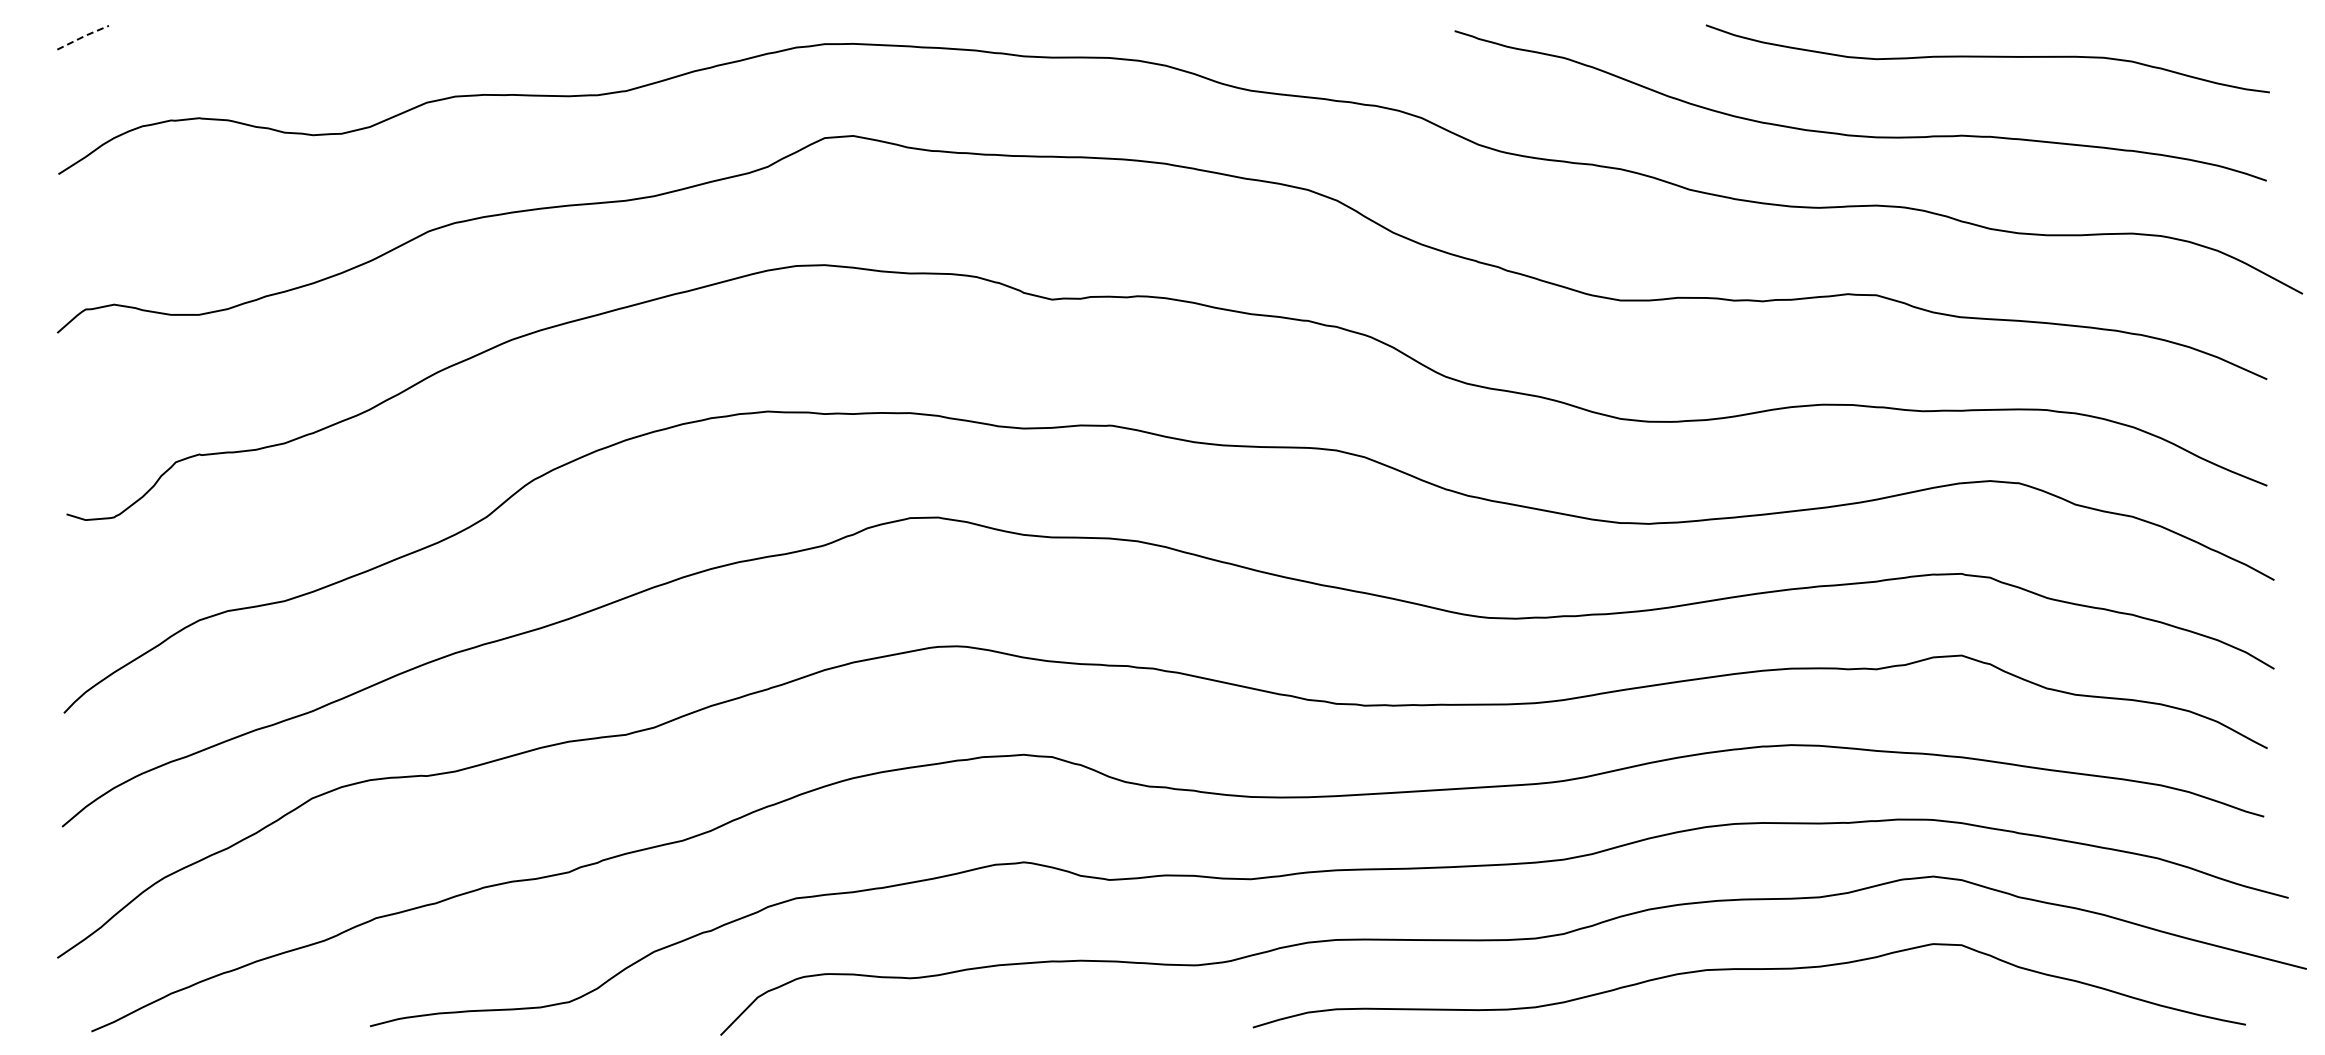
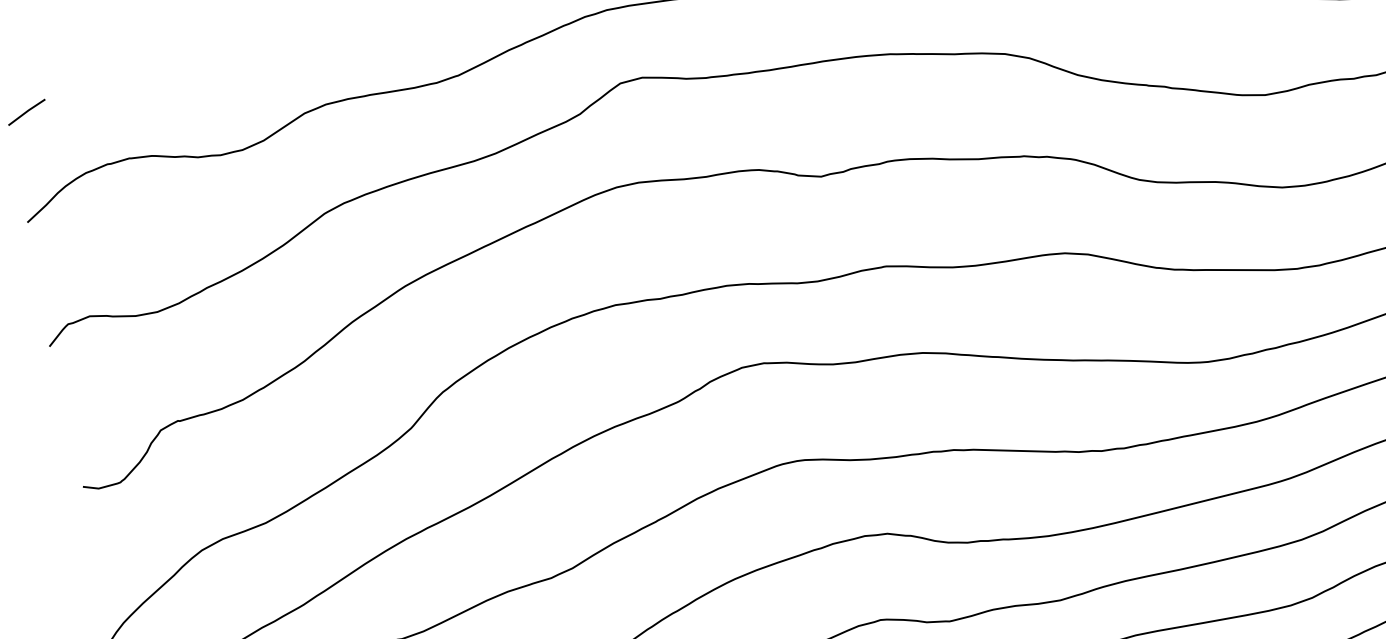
line: (83, 36) -> (27, 111), dashed -> solid

